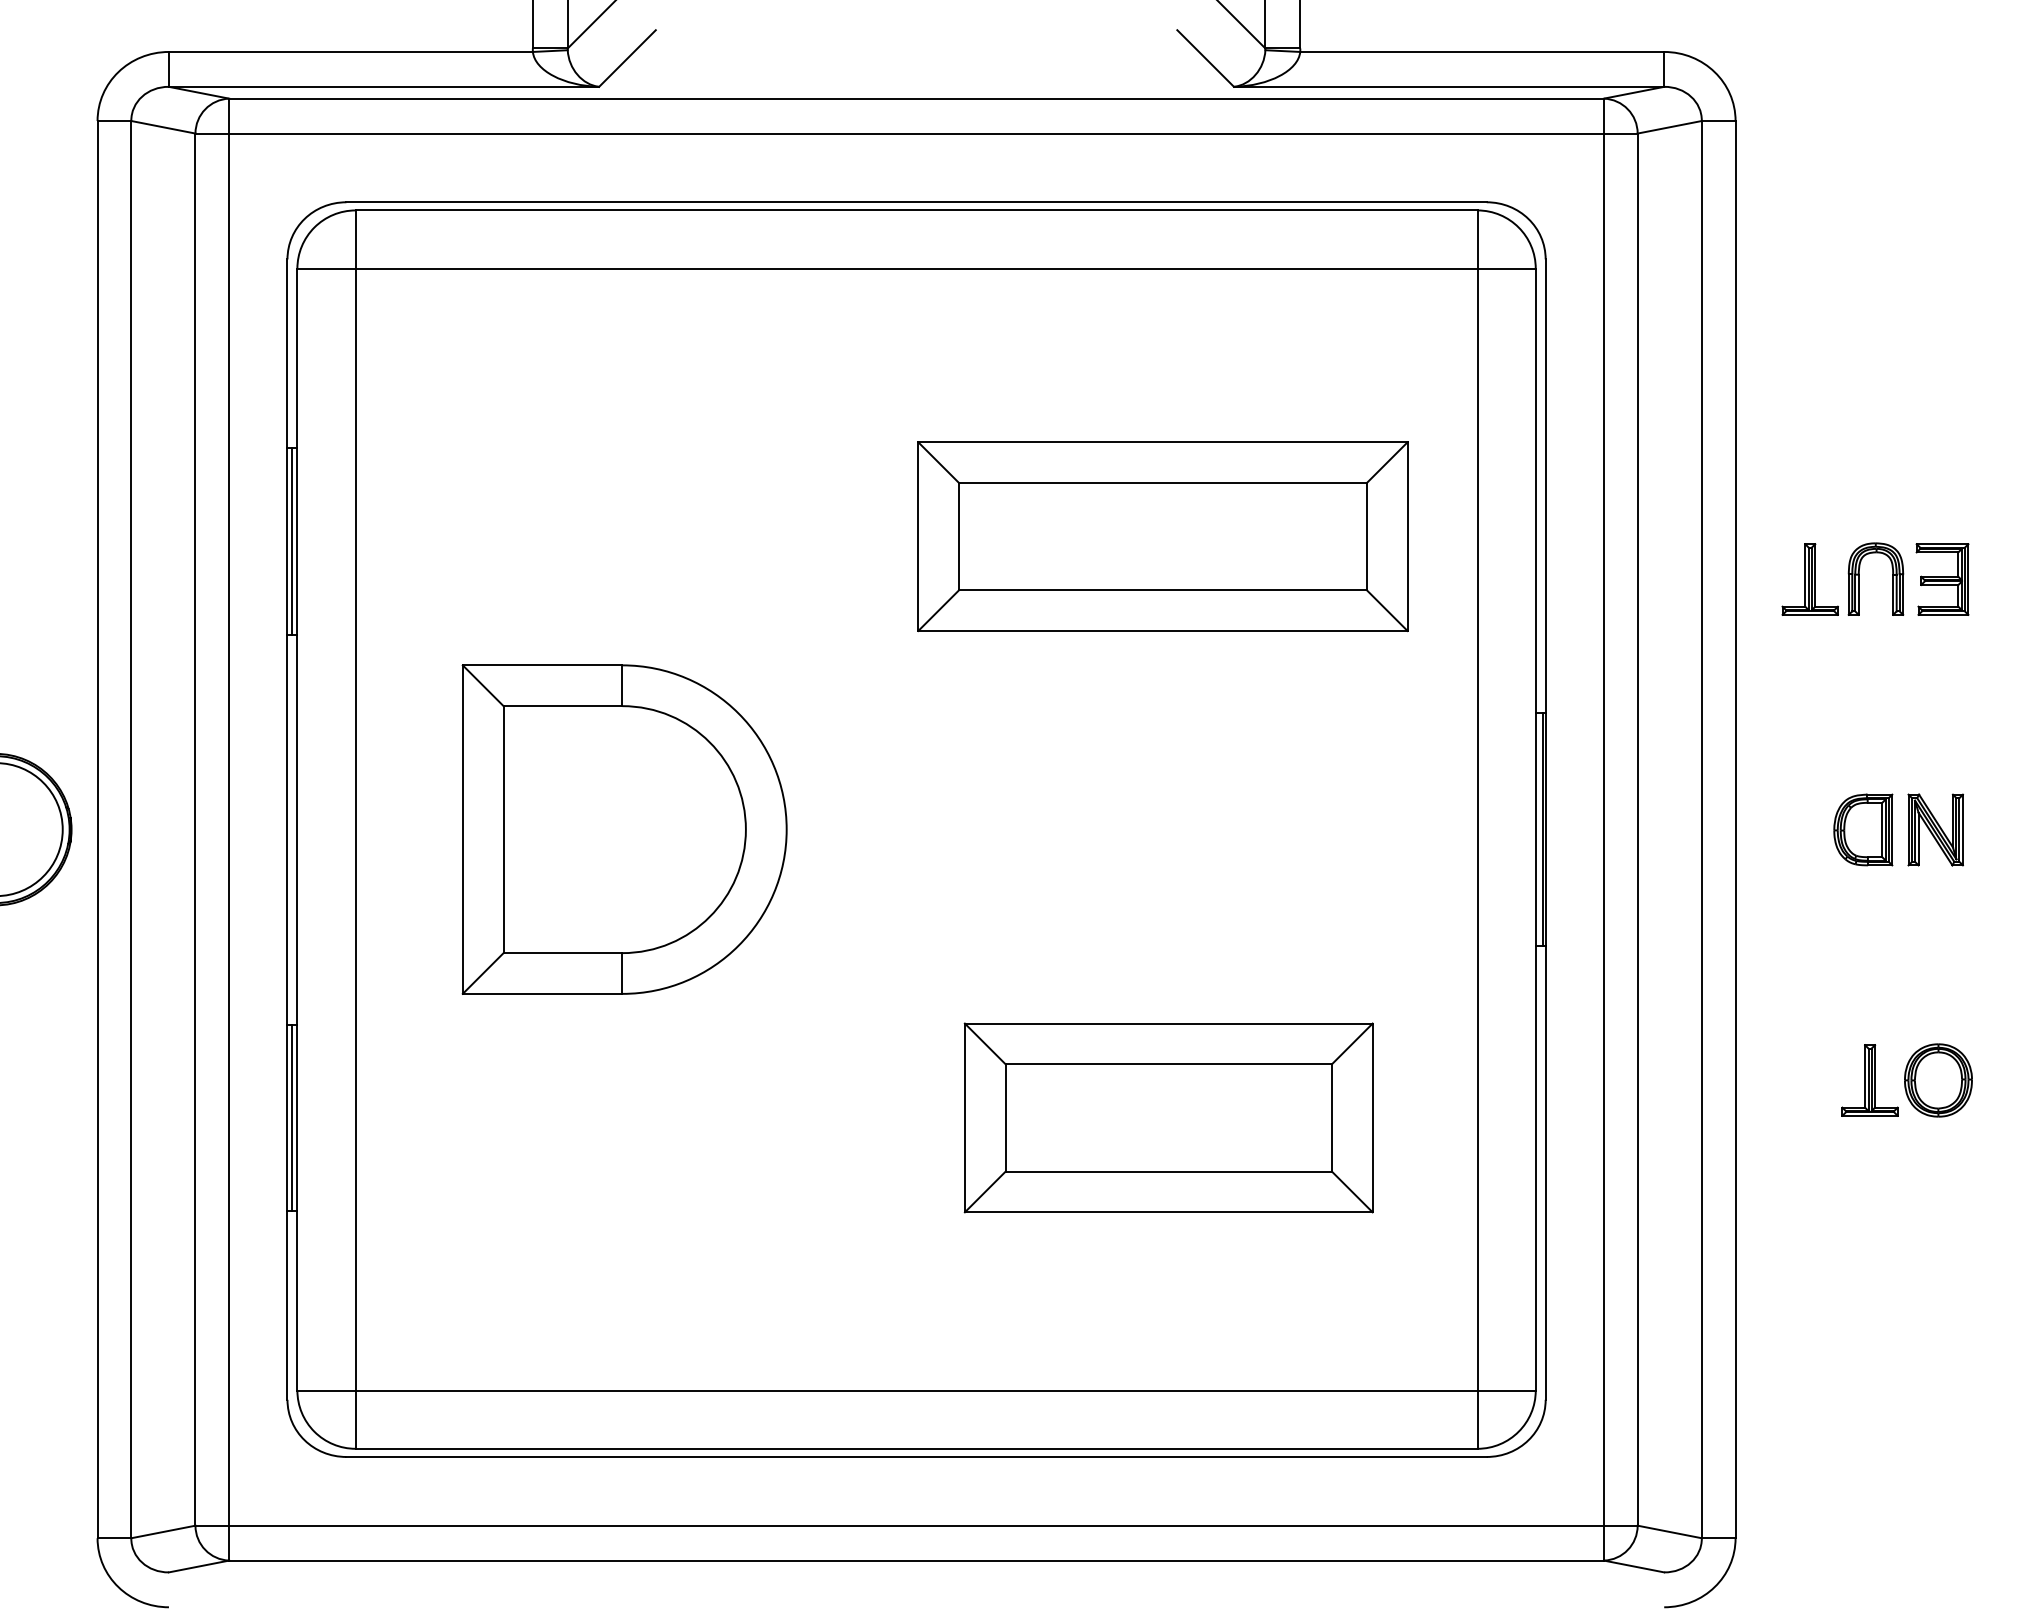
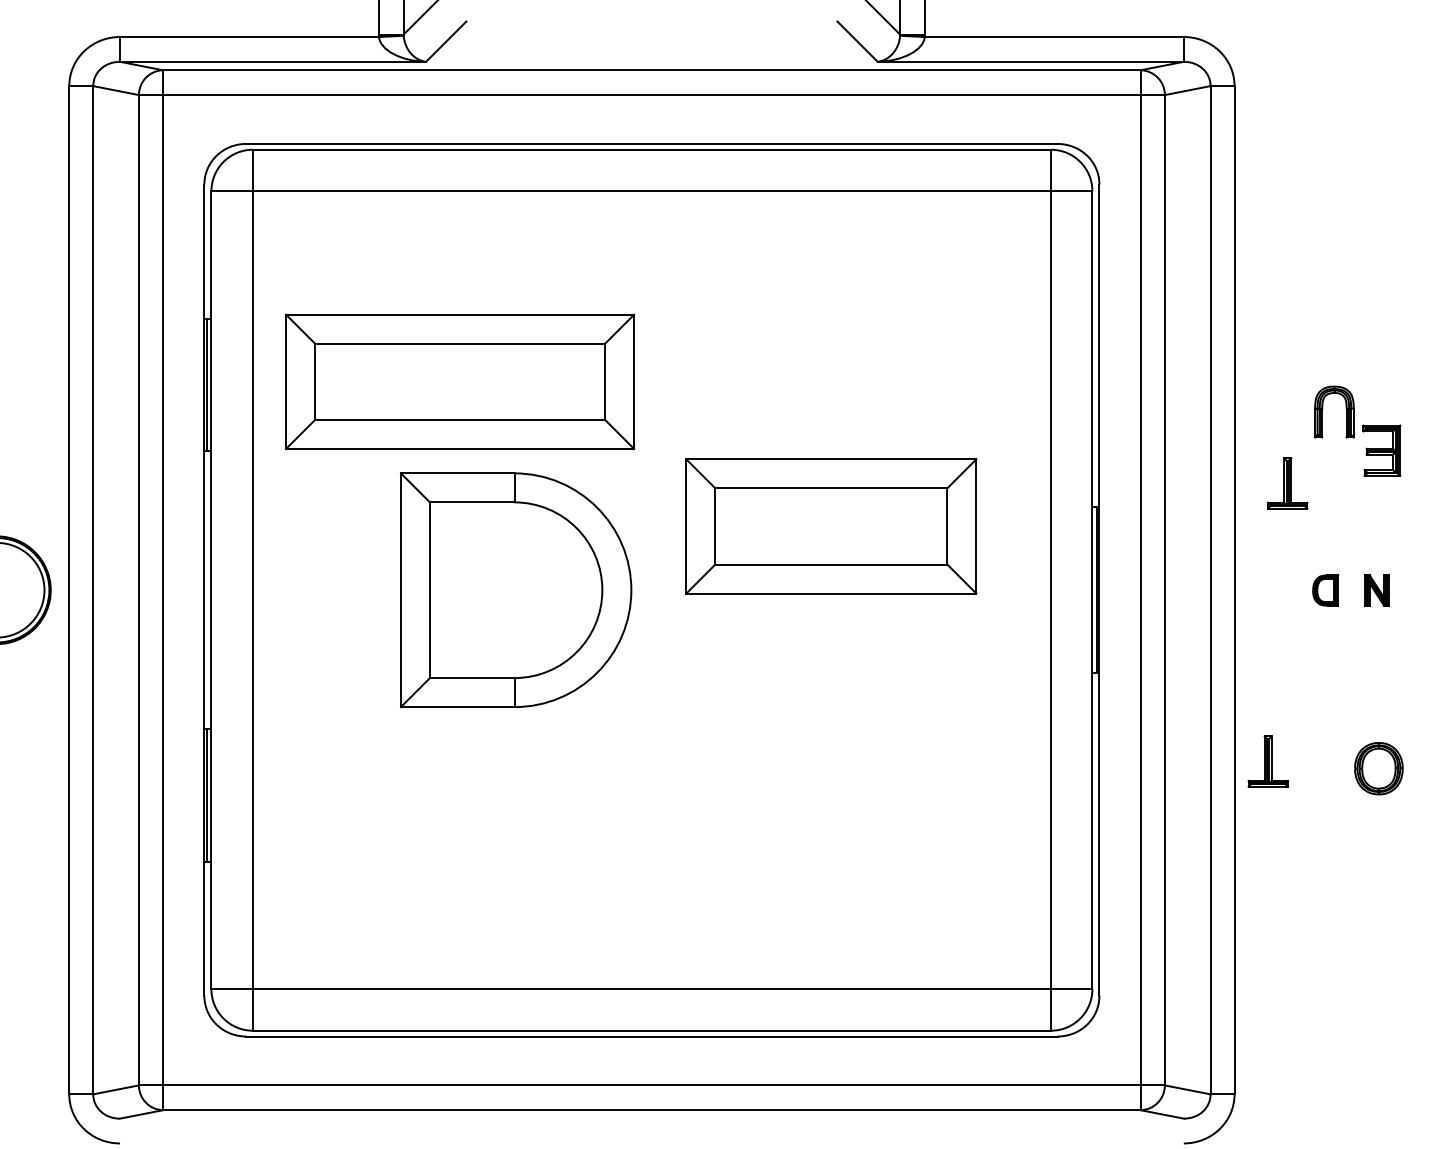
part: (1162, 536) -> (459, 381), moved
part: (1809, 579) -> (1287, 483), moved
part: (1942, 579) -> (1381, 450), moved
part: (624, 829) -> (515, 590), moved
part: (1863, 829) -> (1325, 590), size x0.6
part: (1935, 829) -> (1376, 590), size x0.6
part: (1869, 1080) -> (1267, 761), moved
part: (1168, 1117) -> (831, 526), moved

